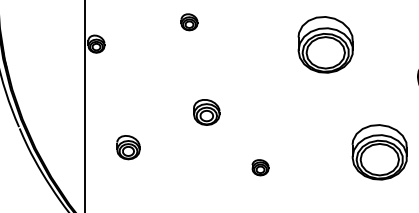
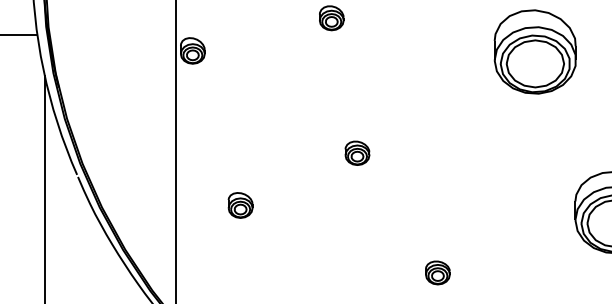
part: (206, 112) -> (357, 153), size x0.62
part: (128, 147) -> (240, 205), size x0.71
part: (260, 167) -> (437, 272), moved

